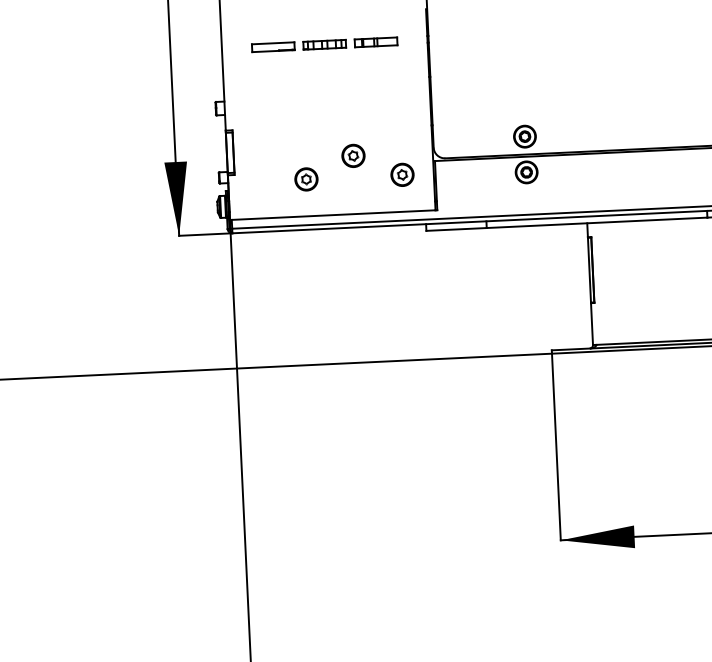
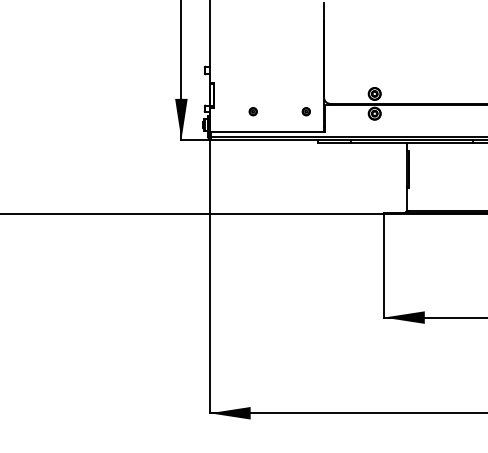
part: (324, 43) -> (266, 37), removed
part: (353, 156) -> (279, 100), removed
part: (403, 174) -> (306, 111), size x0.6
part: (307, 178) -> (253, 111), size x0.6

